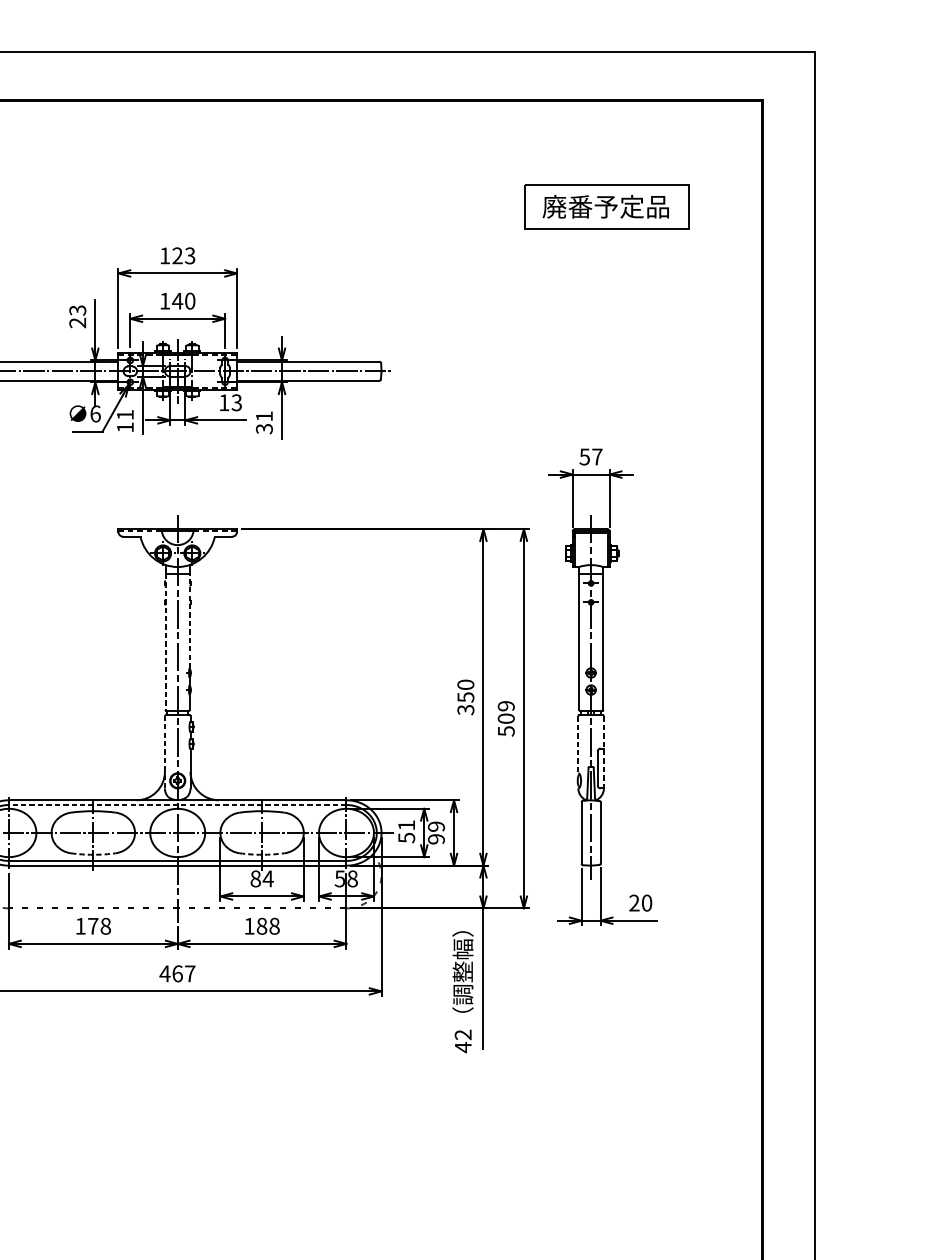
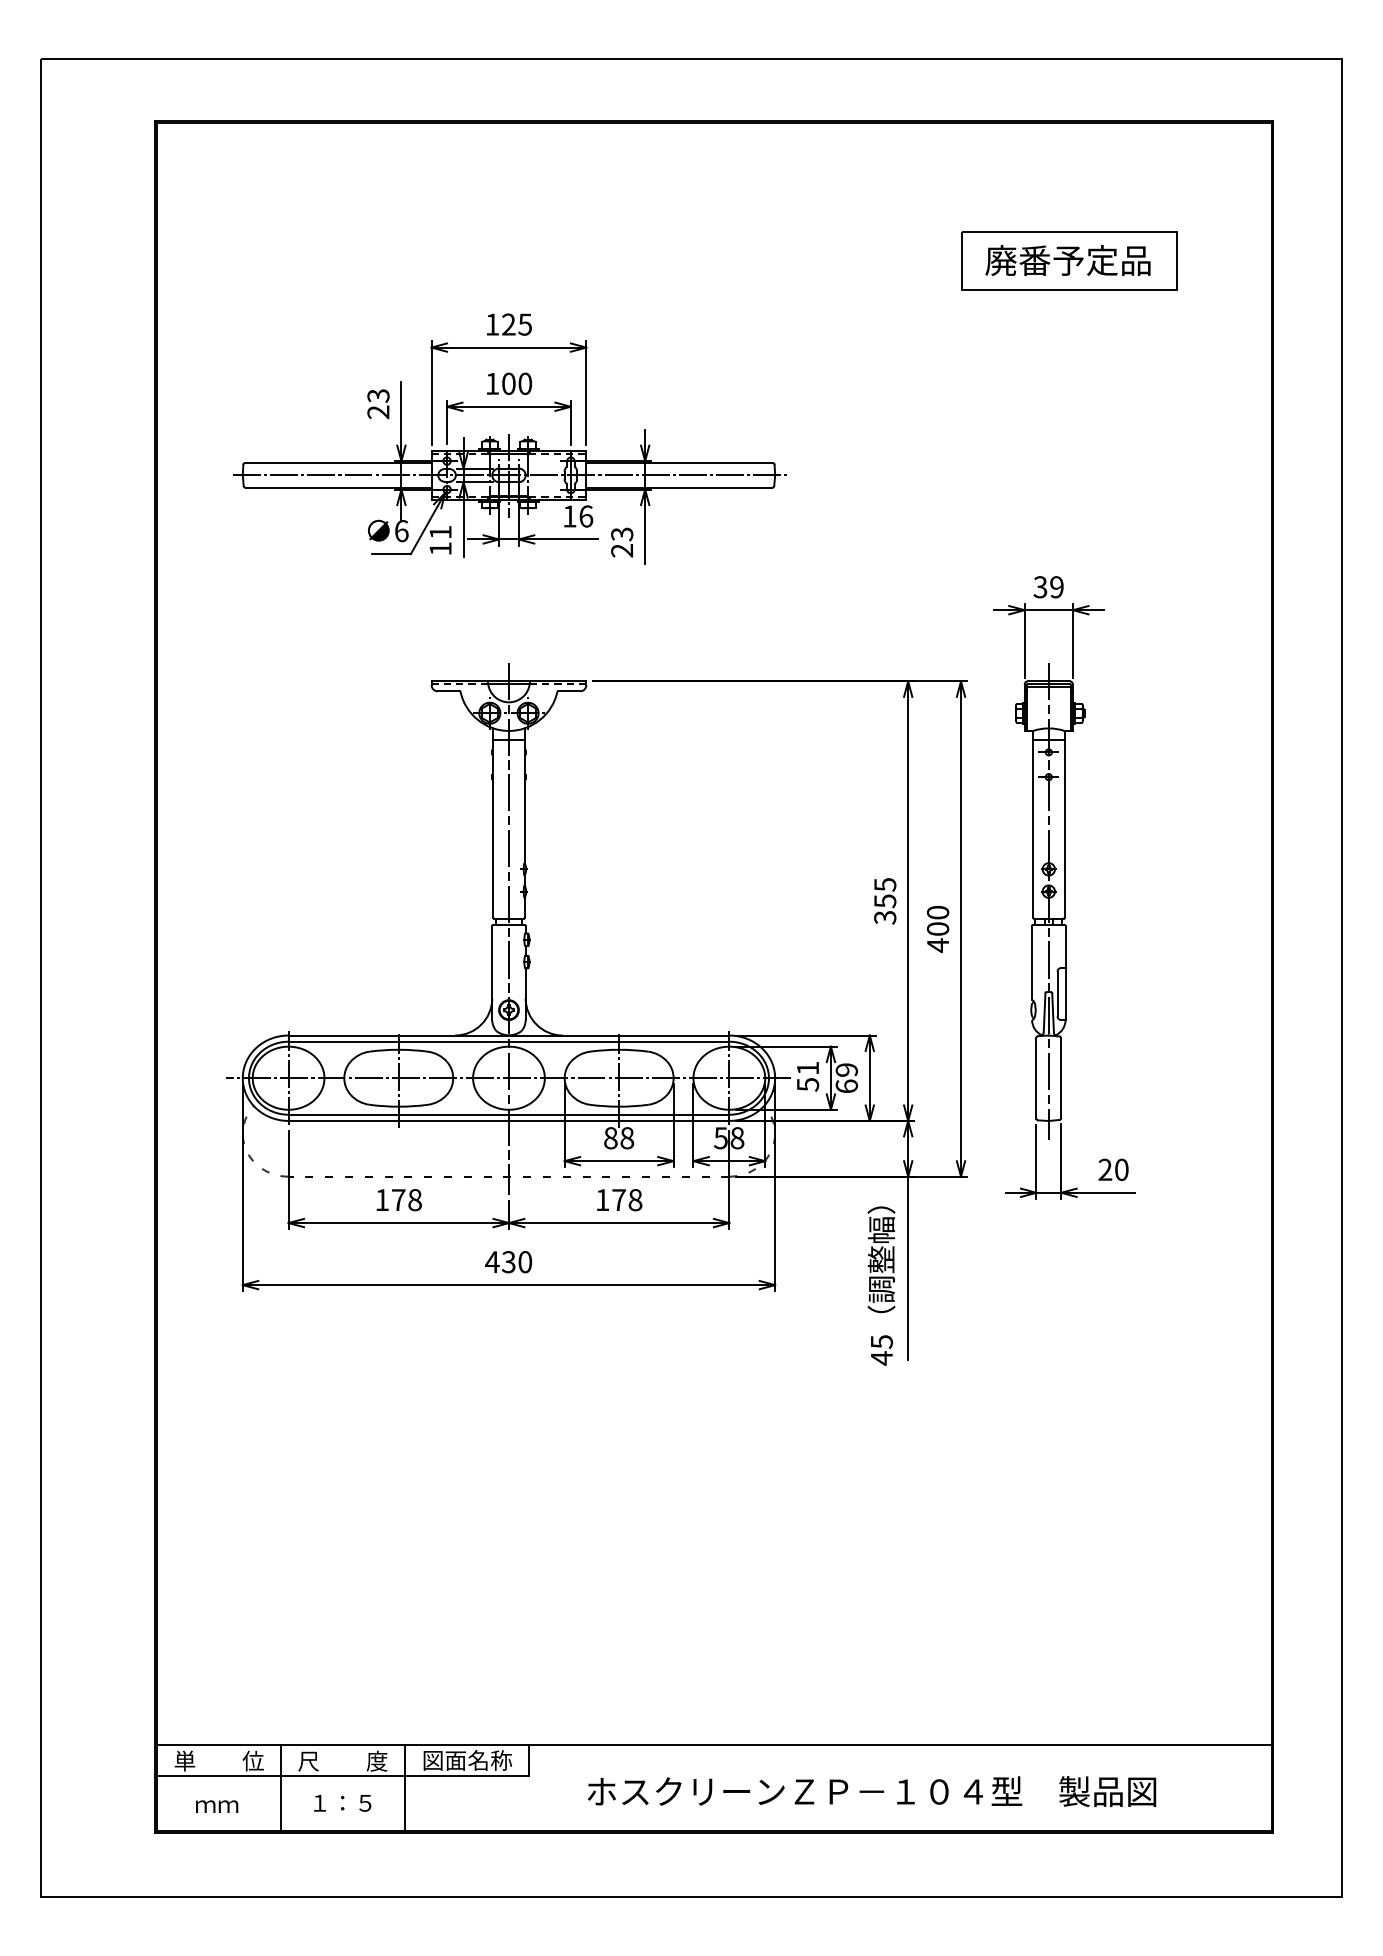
text: (189, 255) -> (524, 324), 123 -> 125
text: (177, 300) -> (508, 383), 140 -> 100
text: (237, 402) -> (586, 516), 13 -> 16
text: (264, 422) -> (622, 542), 31 -> 23
text: (590, 457) -> (1048, 587), 57 -> 39
line: (189, 621) -> (524, 801), dashed -> solid
line: (165, 641) -> (493, 828), dashed -> solid
text: (466, 684) -> (885, 884), 350 -> 355
text: (506, 718) -> (938, 928), 509 -> 400
line: (578, 745) -> (1032, 963), dashed -> solid
line: (165, 752) -> (492, 972), dashed -> solid
line: (603, 752) -> (1065, 973), dashed -> solid
line: (177, 804) -> (508, 1041), dashed -> solid
text: (436, 839) -> (846, 1086), 99 -> 69
arc: (93, 854) -> (398, 1106), dashed -> solid
arc: (262, 854) -> (619, 1106), dashed -> solid
text: (267, 879) -> (626, 1138), 84 -> 88
text: (261, 926) -> (618, 1200), 188 -> 178
text: (183, 974) -> (516, 1262), 467 -> 430
text: (463, 1034) -> (881, 1341), 42 -> 45

